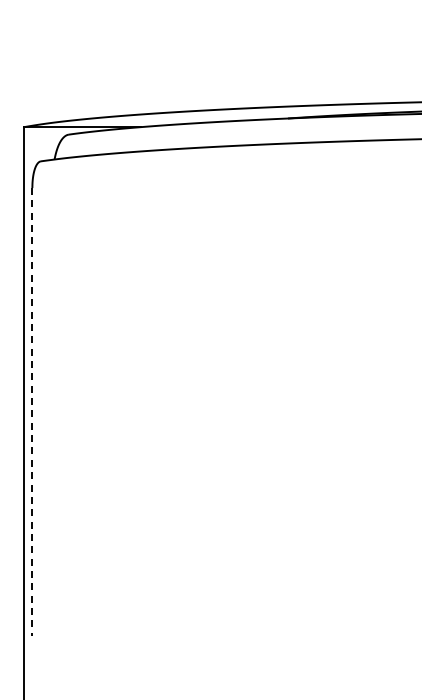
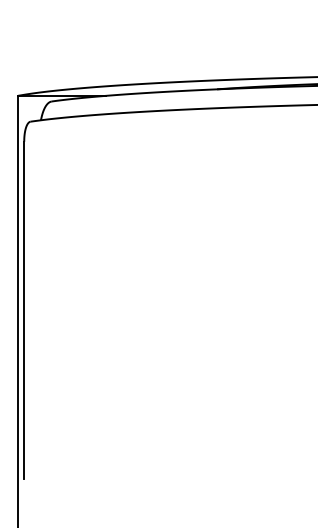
line: (32, 411) -> (24, 310), dashed -> solid

